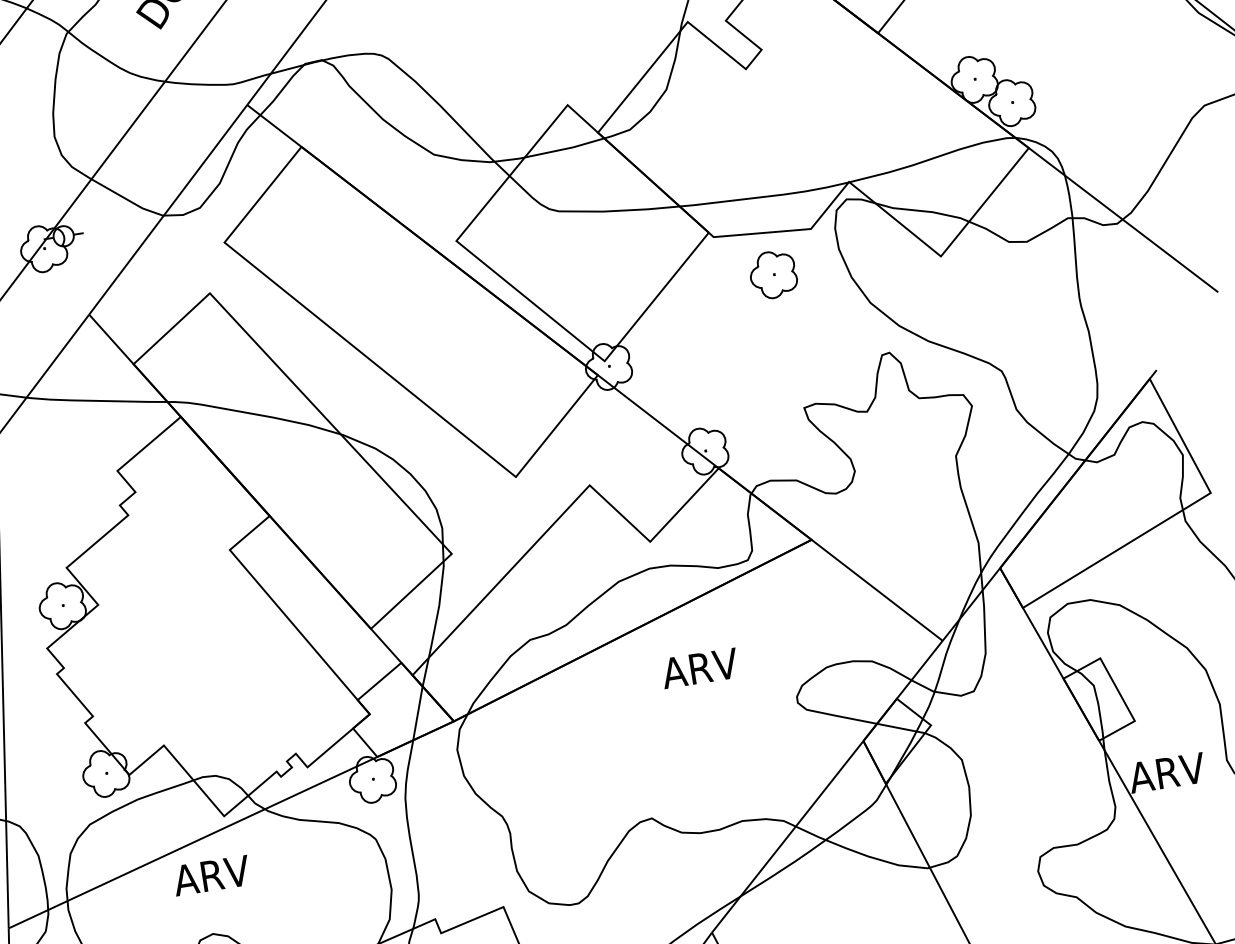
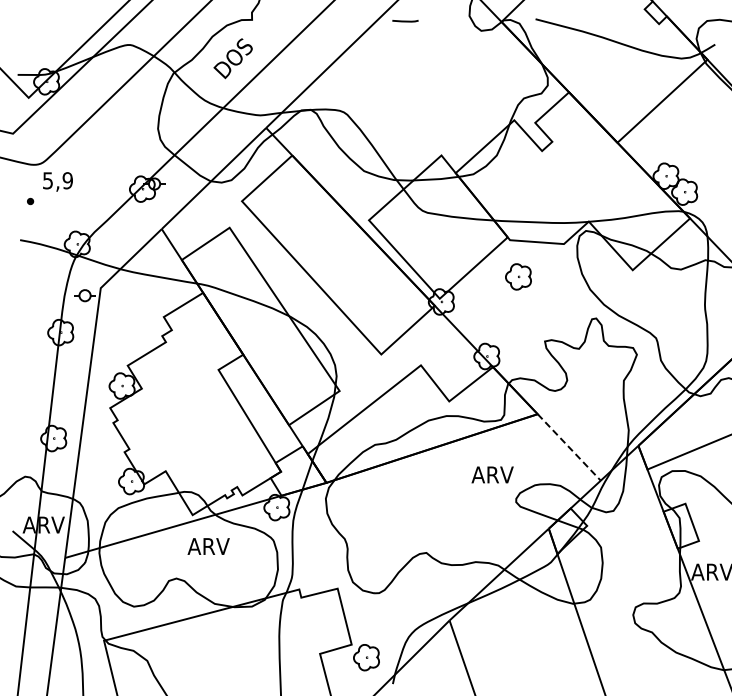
part: (773, 274) -> (518, 276), moved
line: (877, 590) -> (569, 447), solid -> dashed
text: (699, 667) -> (492, 474), moved
text: (211, 875) -> (208, 546), moved

